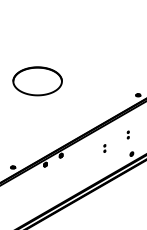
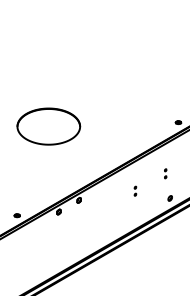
part: (37, 81) -> (48, 126), moved

